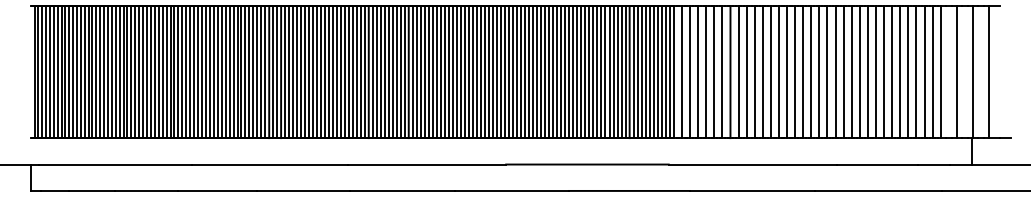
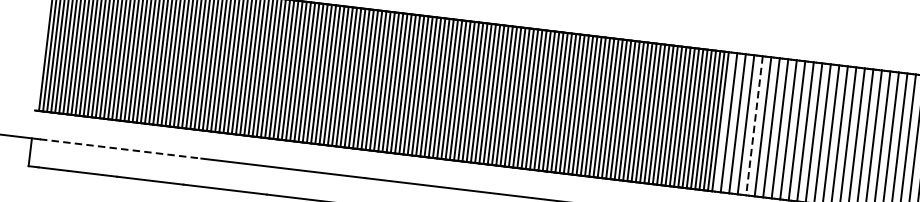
line: (706, 72) -> (754, 126), solid -> dashed
line: (115, 164) -> (120, 148), solid -> dashed

